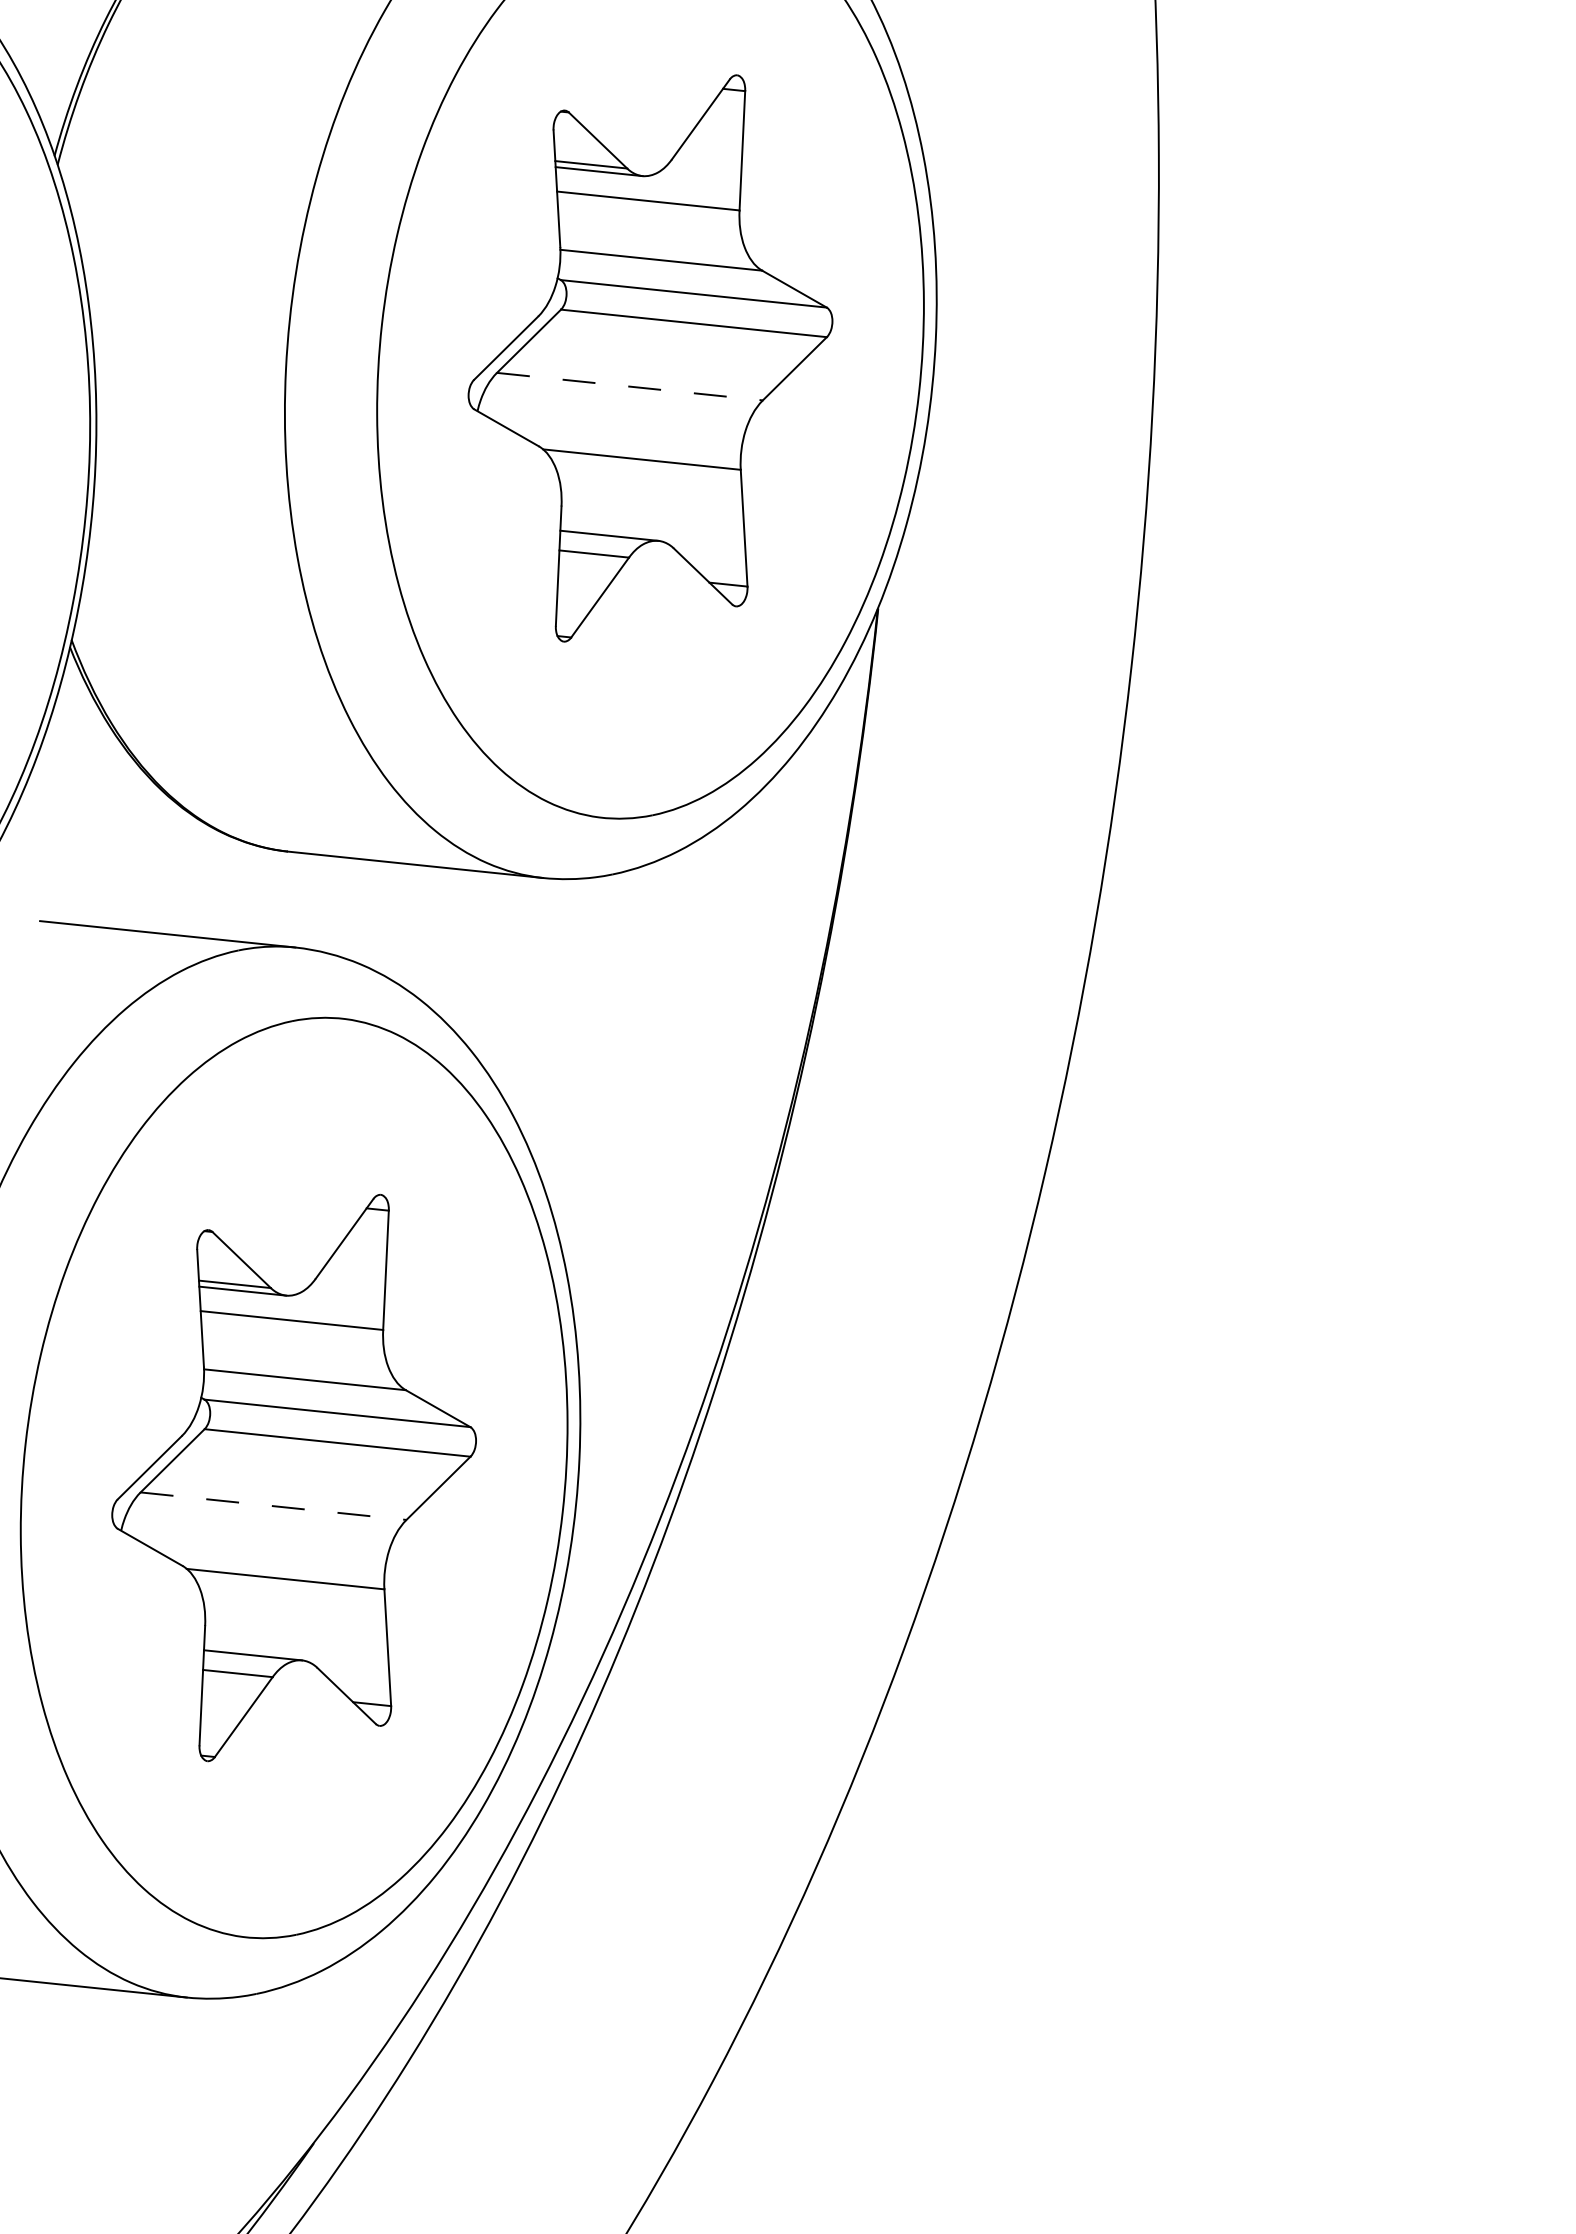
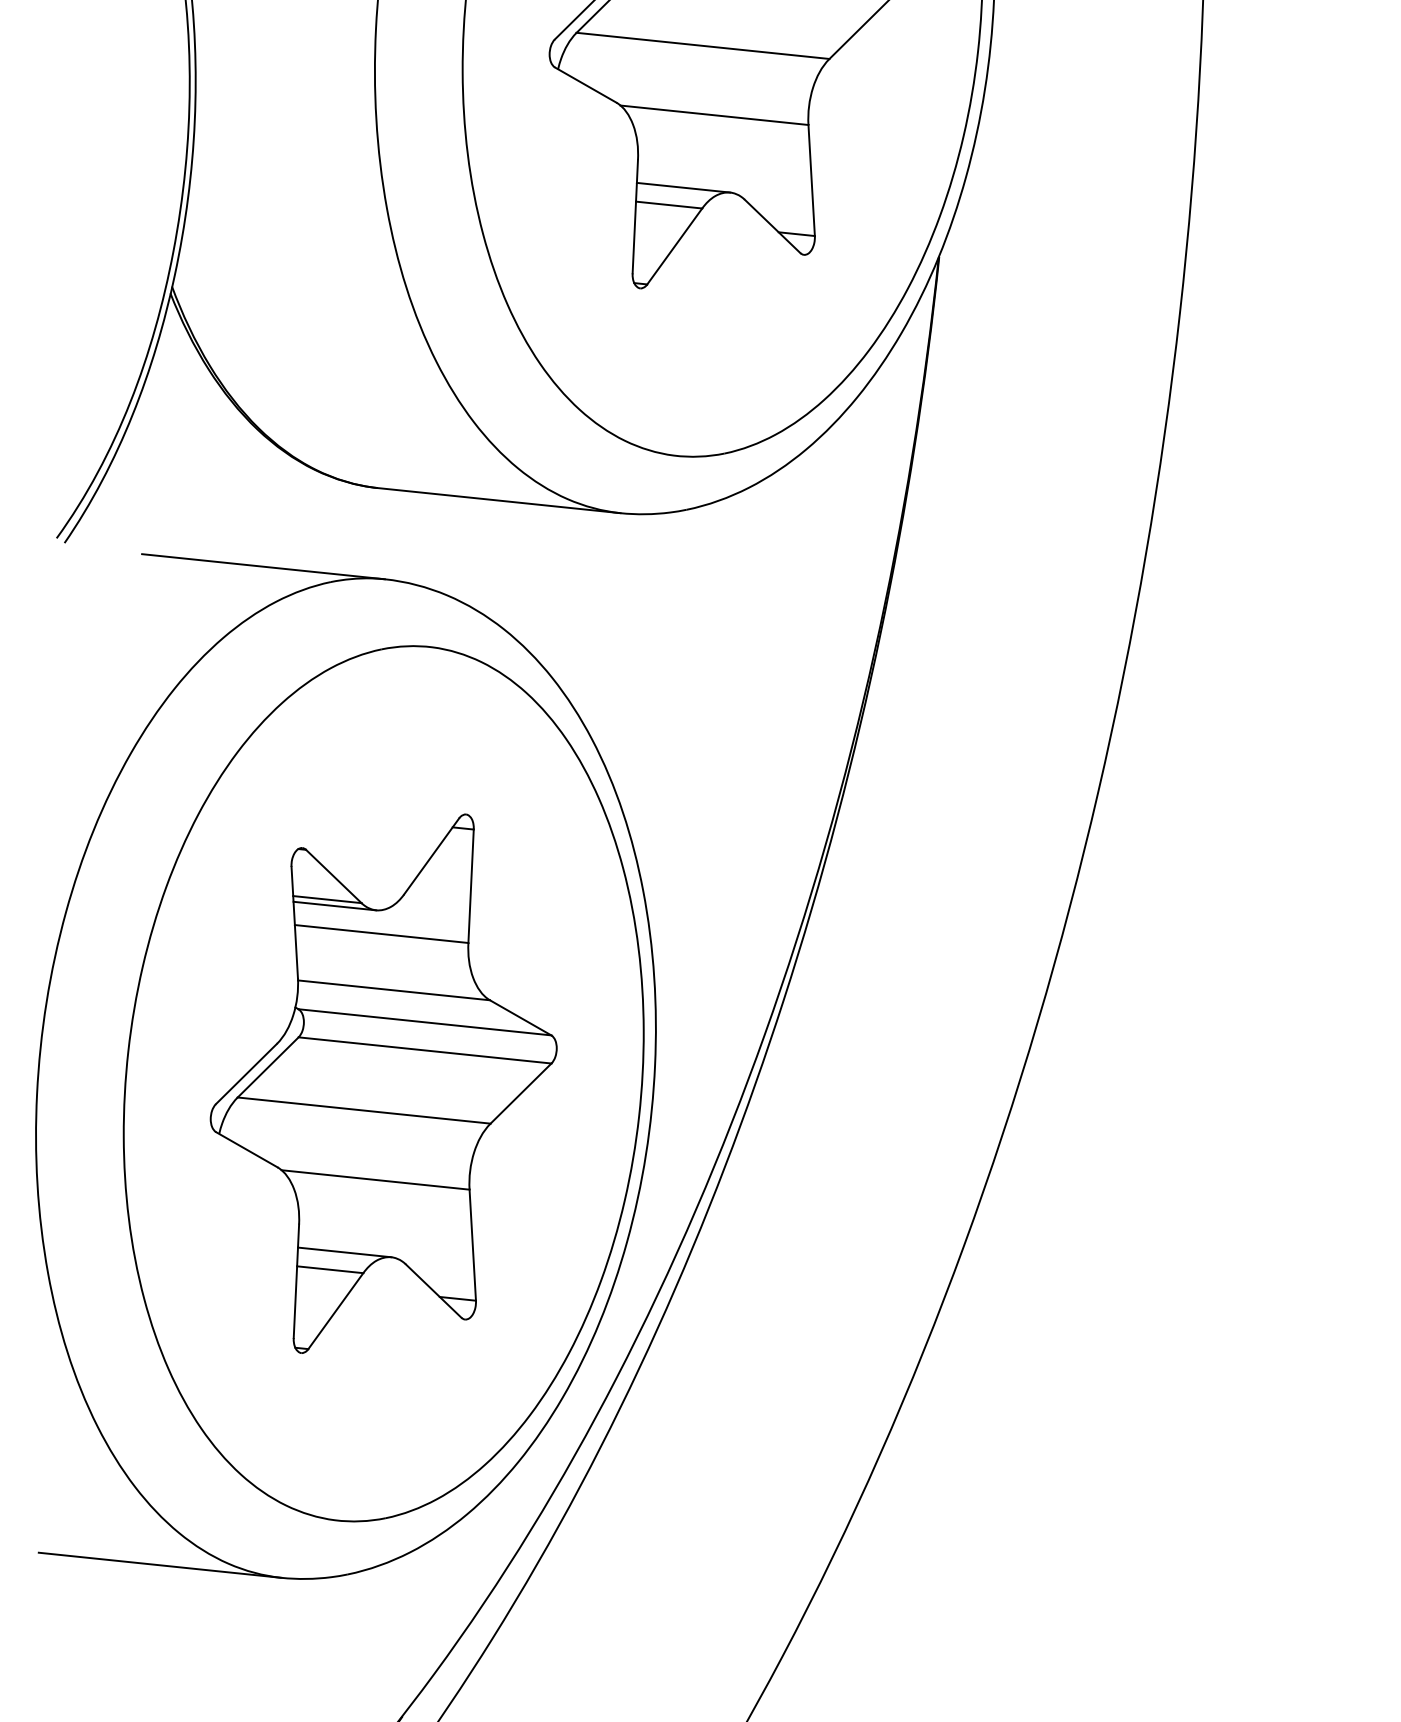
line: (629, 386) -> (702, 45), dashed -> solid
line: (273, 1506) -> (364, 1110), dashed -> solid

